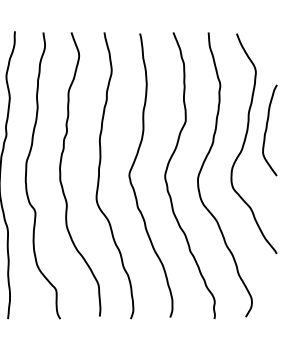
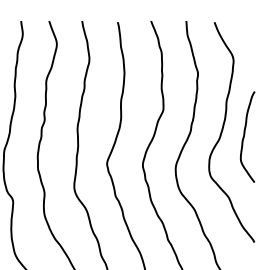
curve: (267, 129) -> (245, 136), moved

